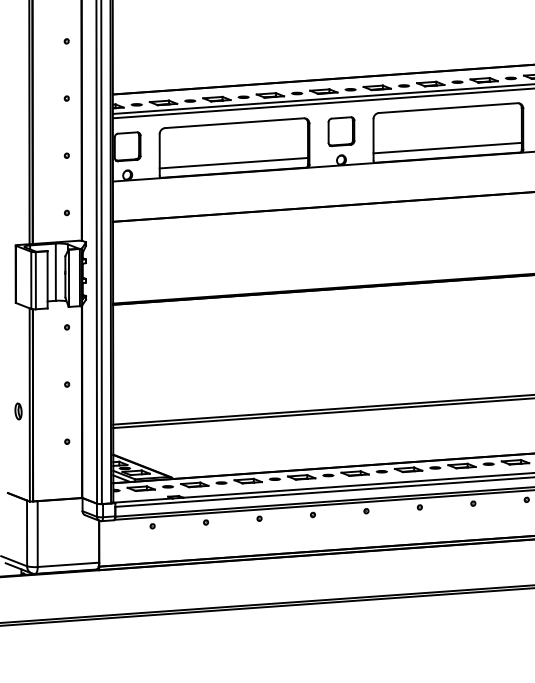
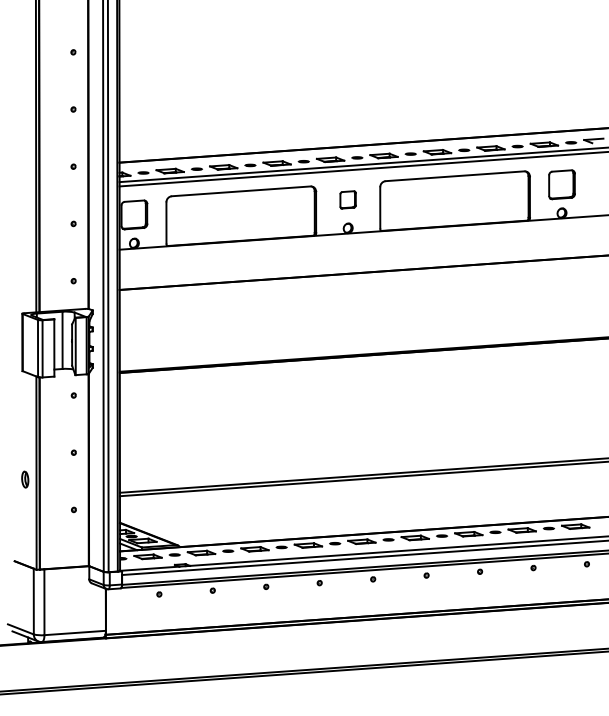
part: (340, 131) -> (347, 199), size x0.6
line: (447, 148) -> (454, 216), removed
line: (233, 163) -> (240, 231), removed

